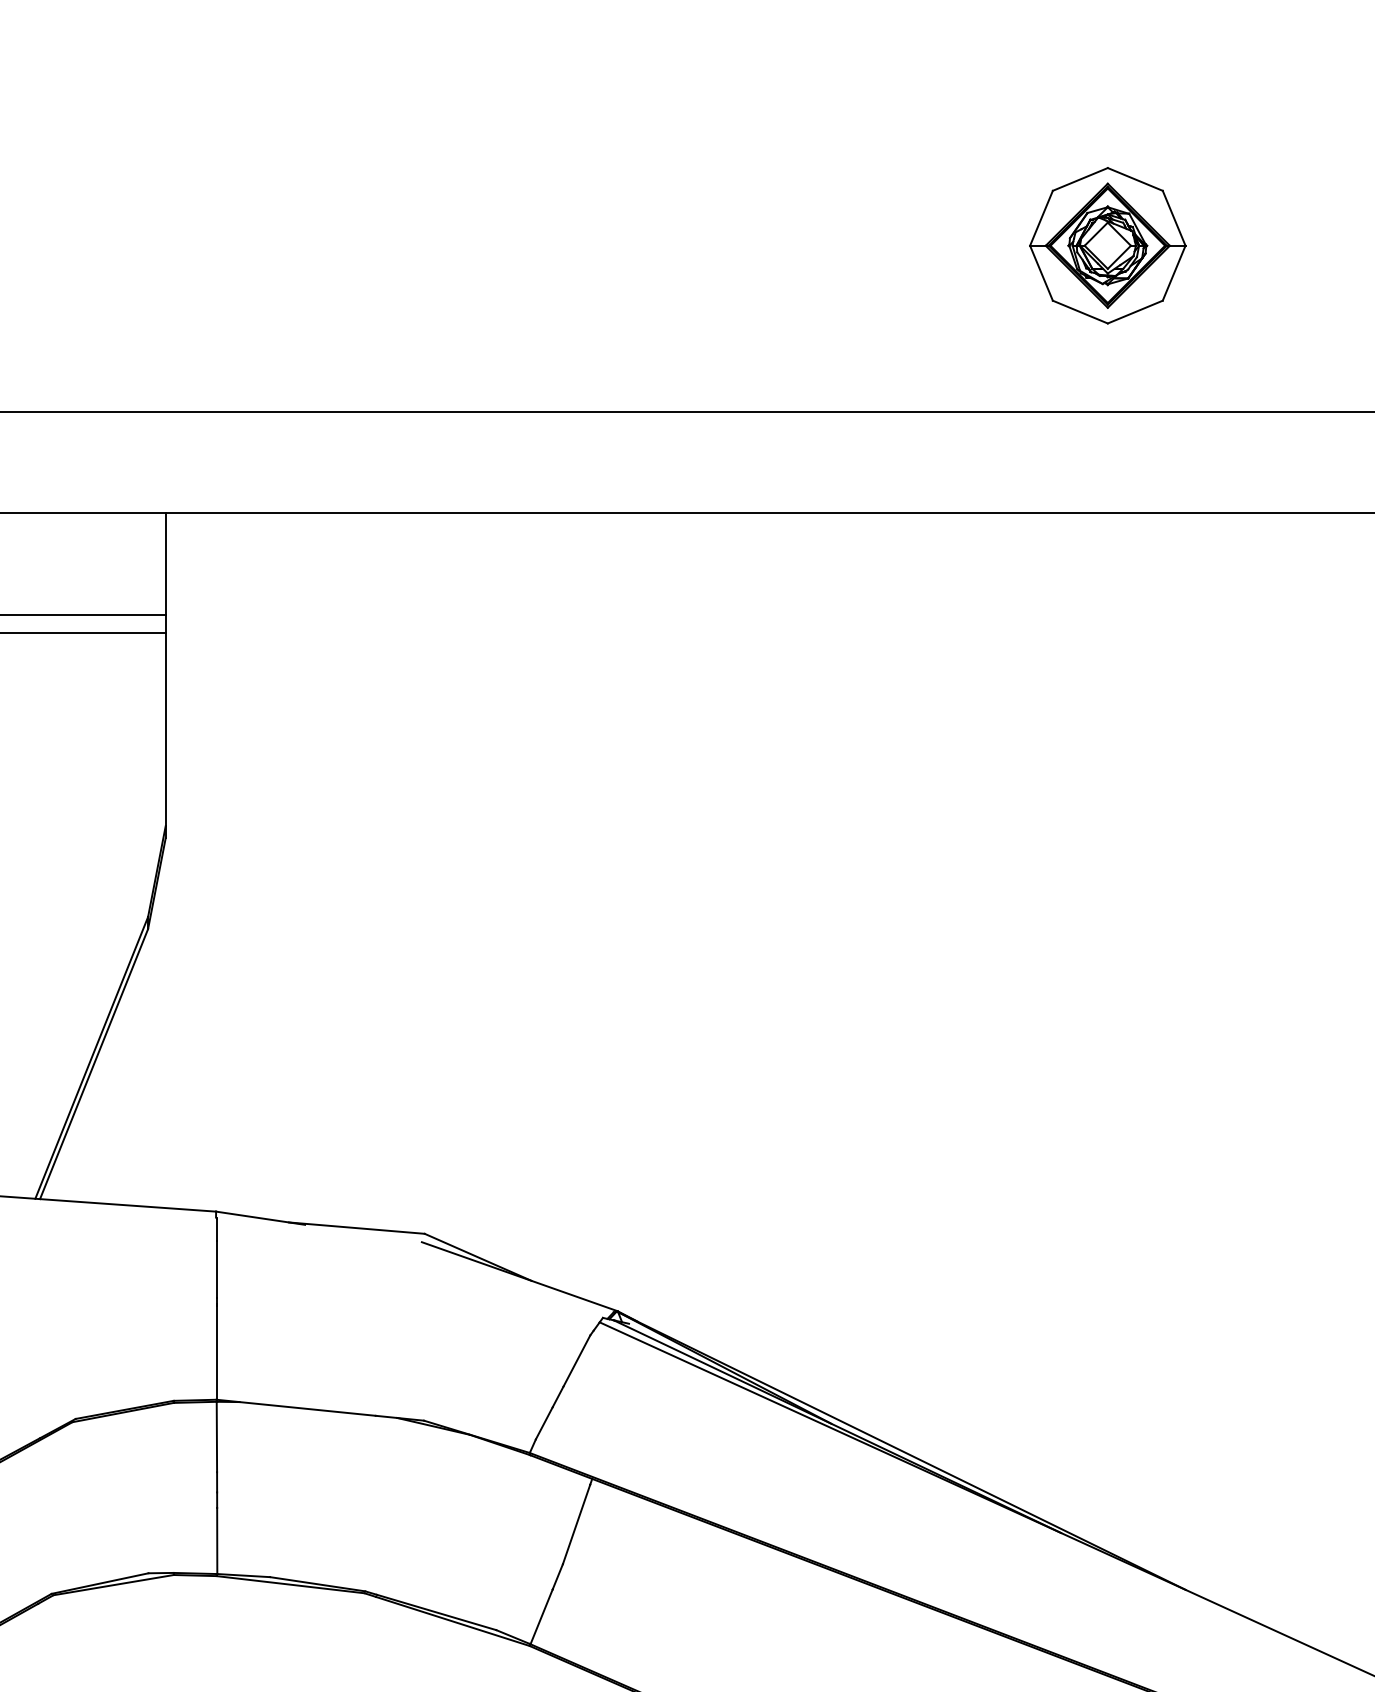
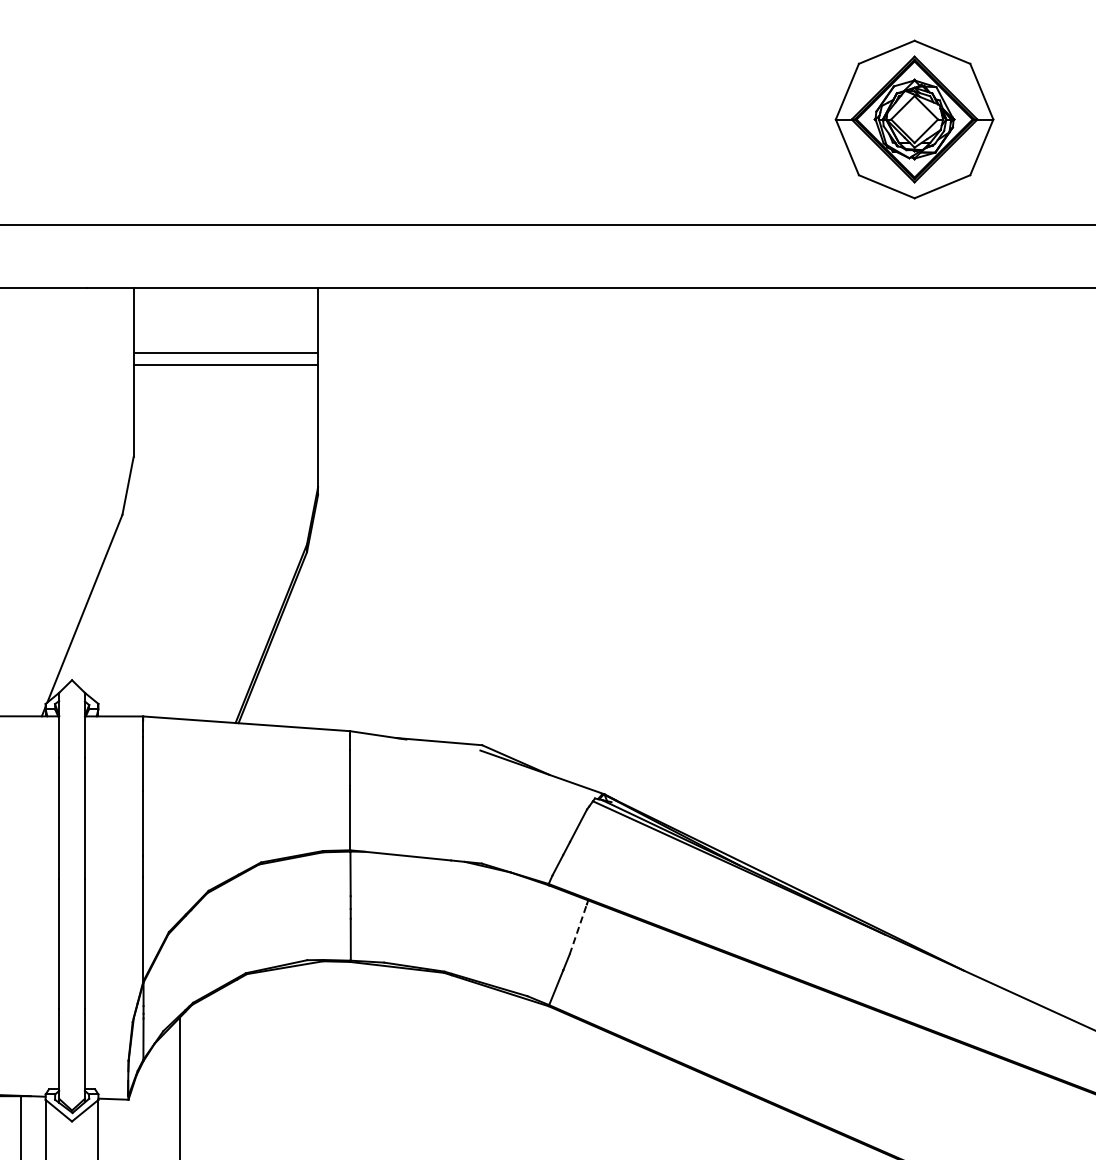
part: (1107, 245) -> (914, 119), size x1.6
line: (576, 1524) -> (578, 929), solid -> dashed

